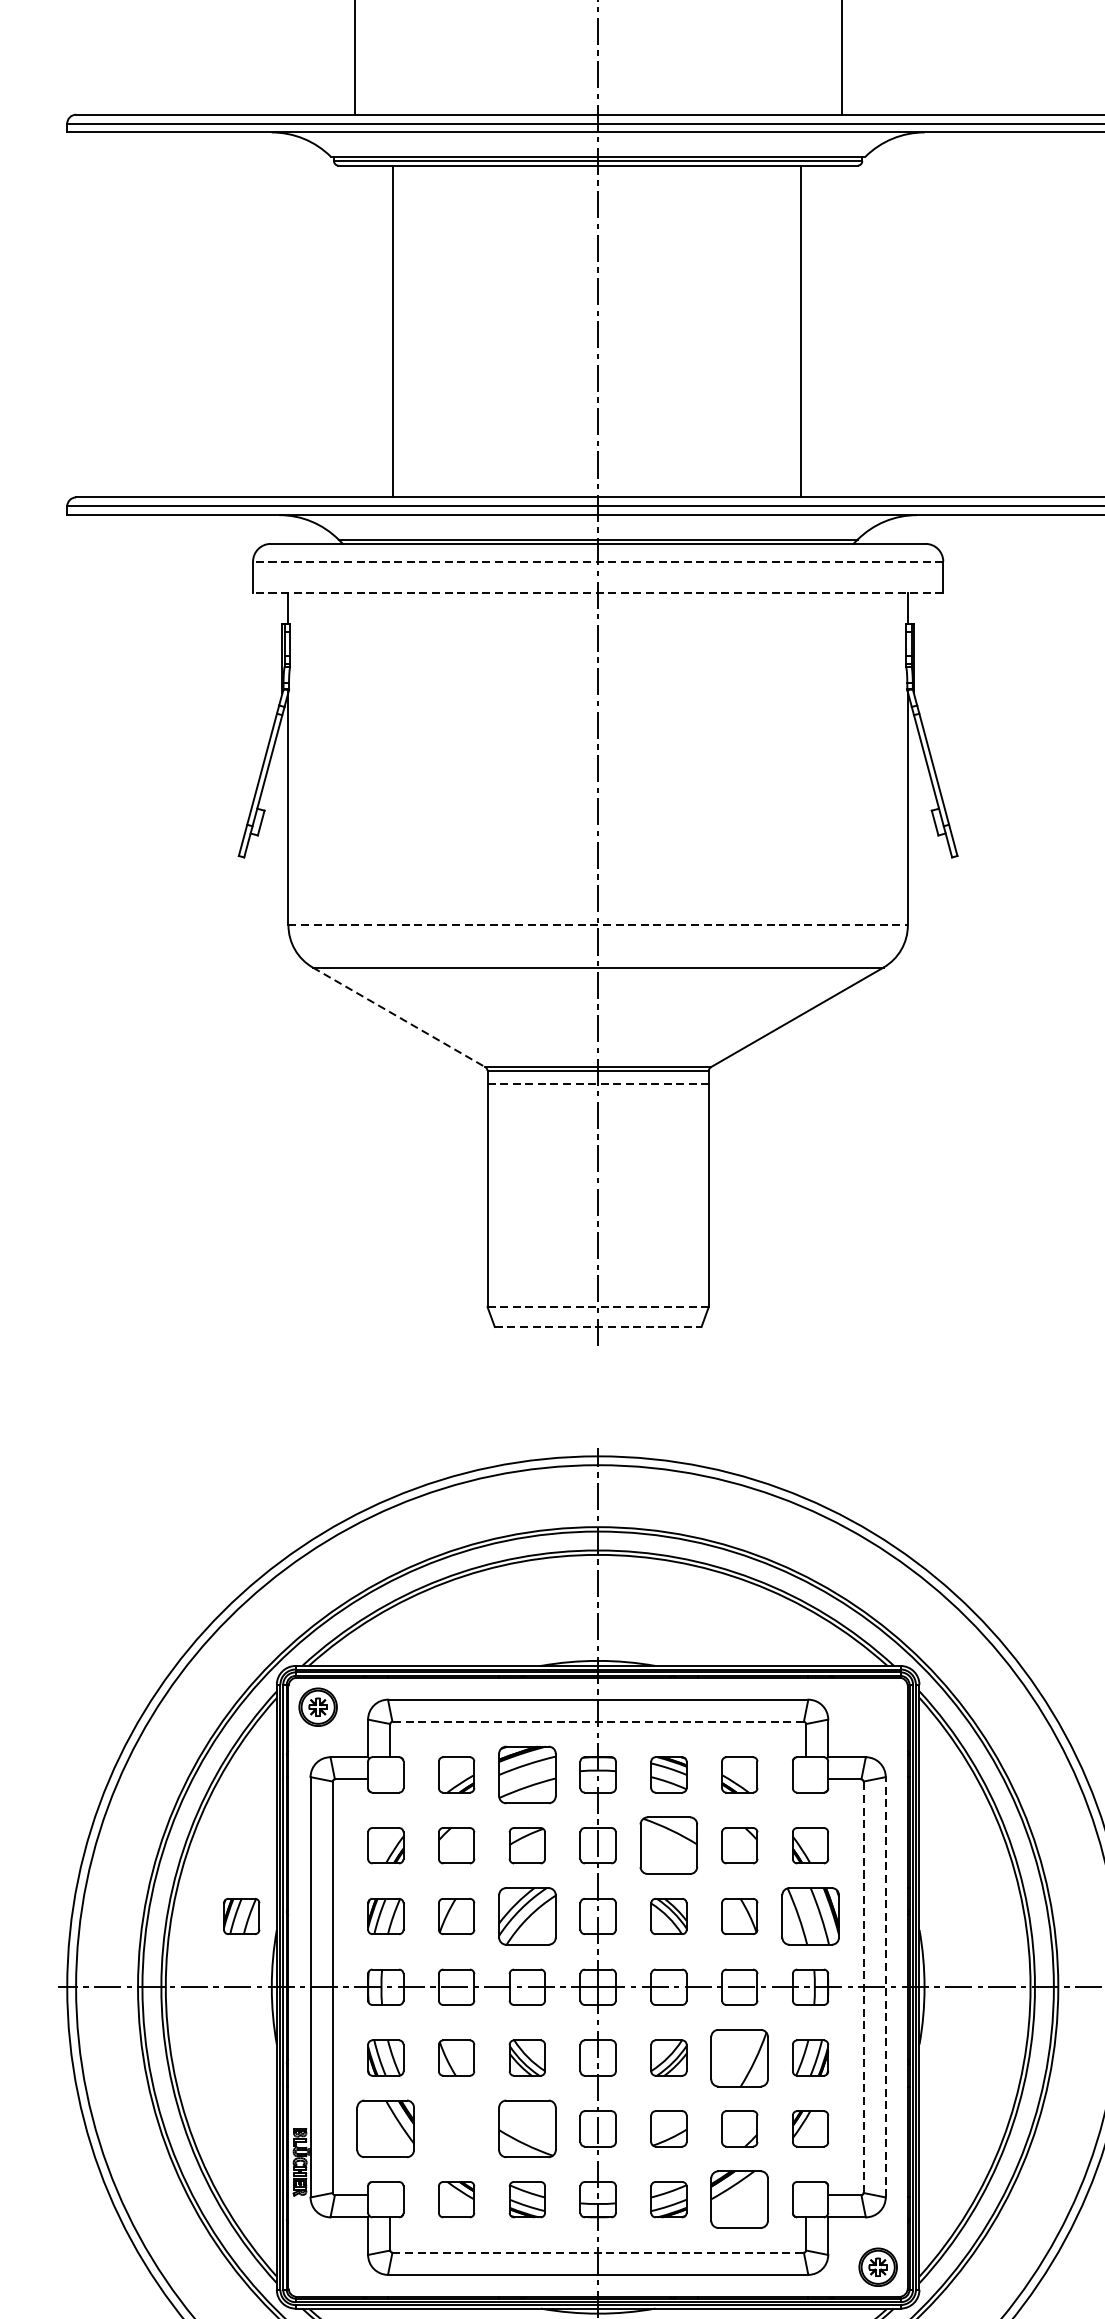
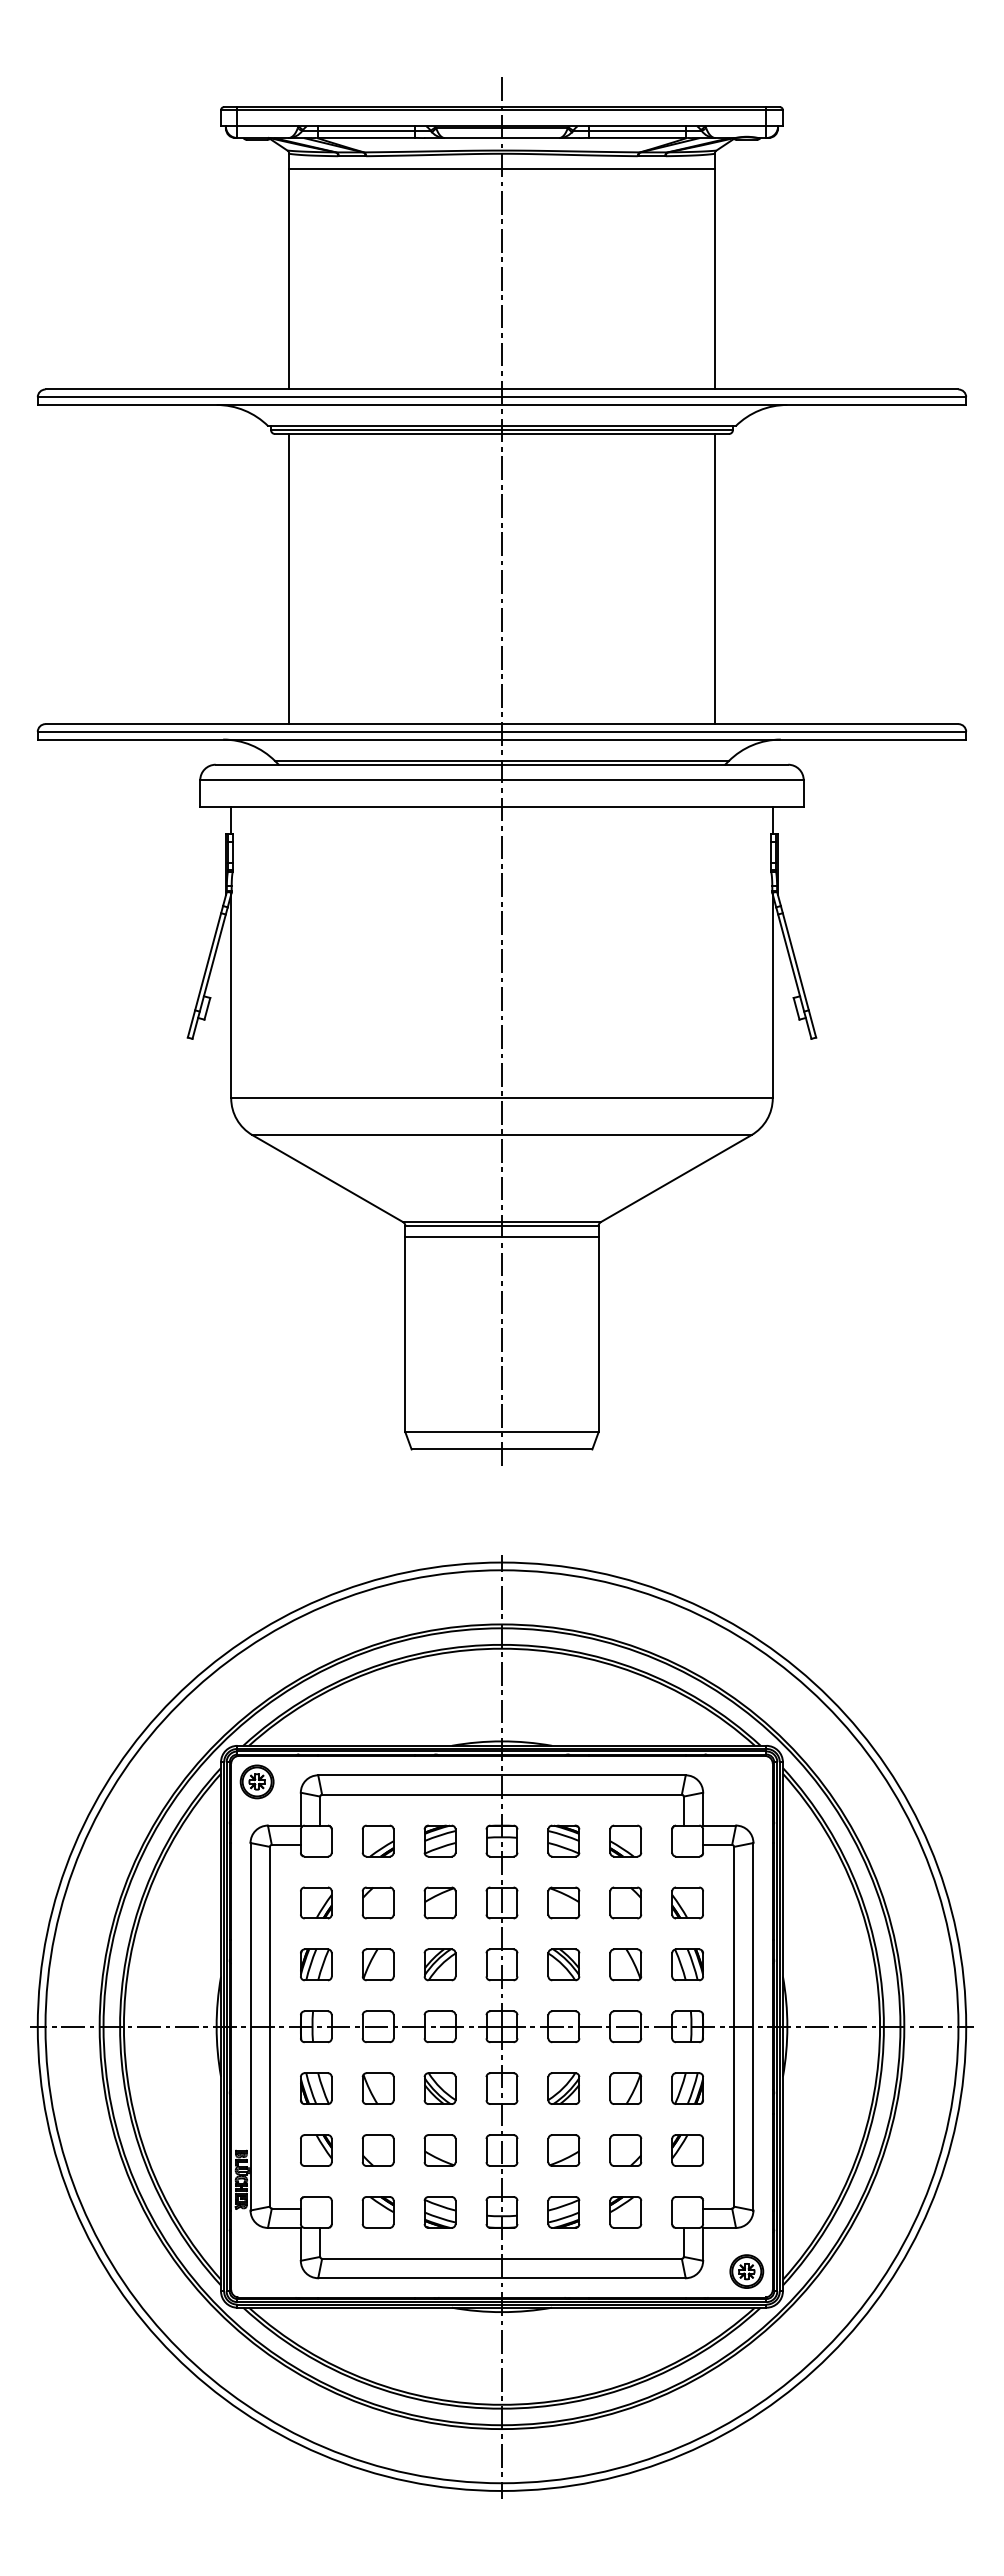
line: (392, 330) -> (289, 578), moved
line: (801, 330) -> (714, 578), moved
line: (598, 561) -> (502, 780), dashed -> solid
line: (598, 592) -> (502, 807), dashed -> solid
line: (598, 925) -> (502, 1098), dashed -> solid
line: (399, 1017) -> (328, 1178), dashed -> solid
line: (598, 1083) -> (502, 1236), dashed -> solid
line: (598, 1307) -> (502, 1432), dashed -> solid
line: (598, 1327) -> (502, 1449), dashed -> solid
line: (598, 1721) -> (502, 1794), dashed -> solid
part: (526, 1774) -> (439, 1840), size x0.62
part: (668, 1845) -> (563, 1902), size x0.62
part: (241, 1916) -> (190, 1964), removed
part: (526, 1916) -> (439, 1964), size x0.62
part: (810, 1916) -> (687, 1964), size x0.62
line: (864, 1986) -> (734, 2026), dashed -> solid
line: (885, 1986) -> (753, 2026), dashed -> solid
part: (739, 2057) -> (625, 2088), size x0.62
part: (386, 2128) -> (316, 2150), size x0.62
part: (455, 2128) -> (377, 2150), added
part: (526, 2128) -> (439, 2150), size x0.62
part: (739, 2199) -> (625, 2212), size x0.62
line: (598, 2252) -> (502, 2258), dashed -> solid

